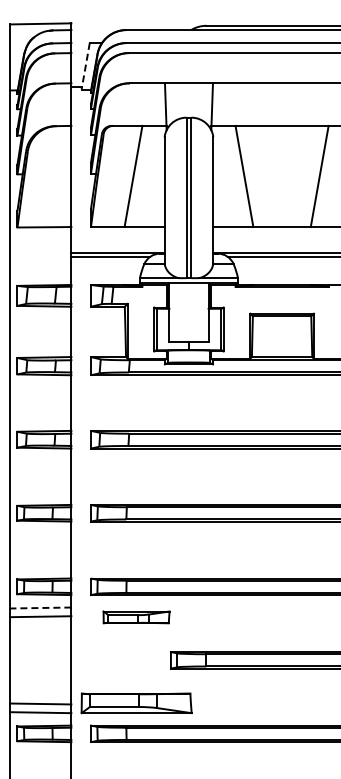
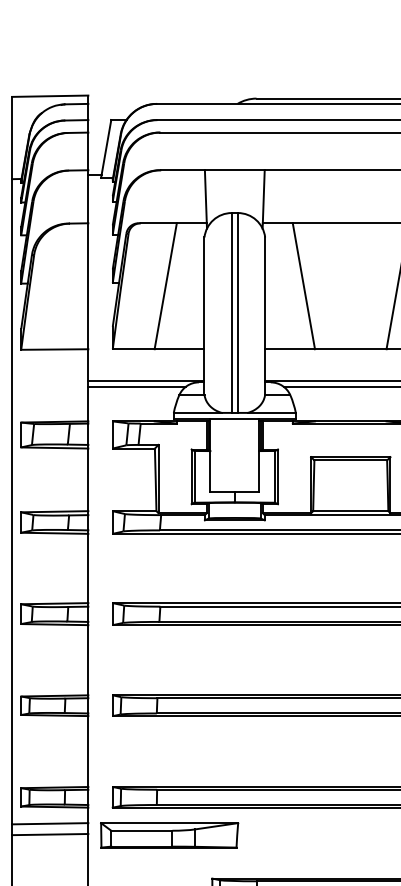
line: (85, 66) -> (105, 149), dashed -> solid
line: (40, 608) -> (49, 824), dashed -> solid
part: (136, 617) -> (169, 835), size x1.67

